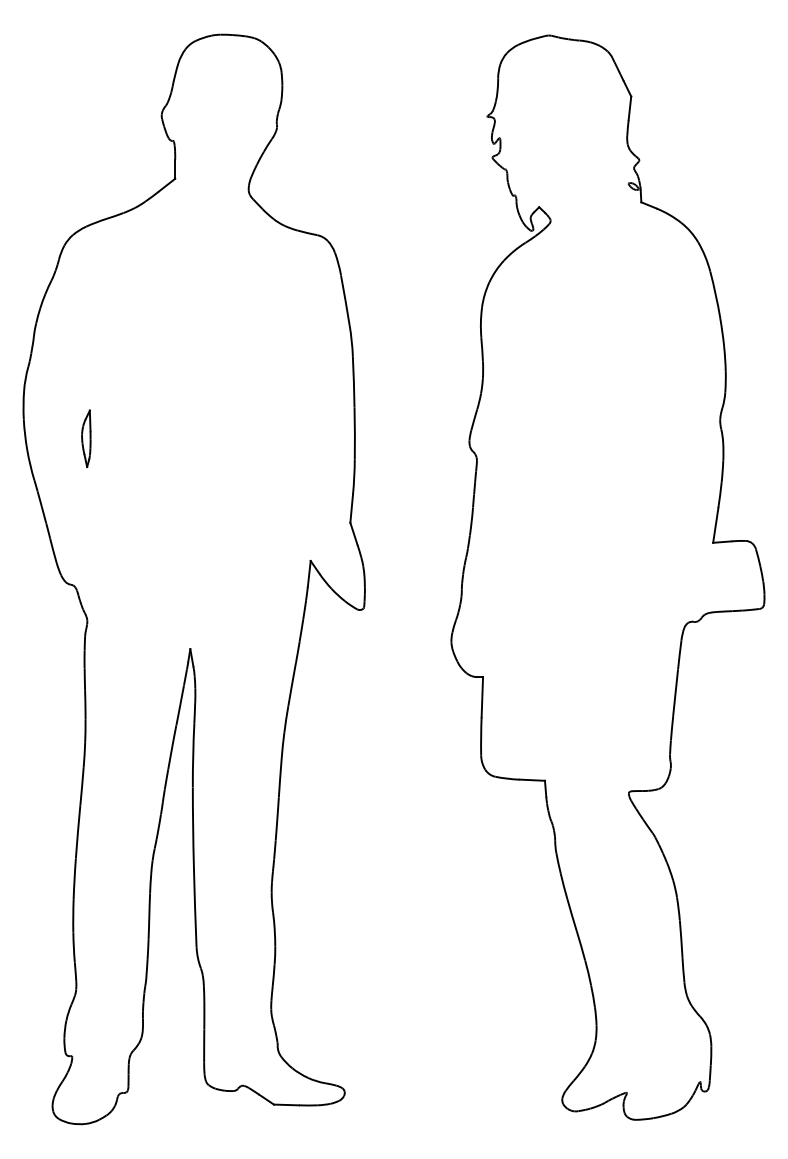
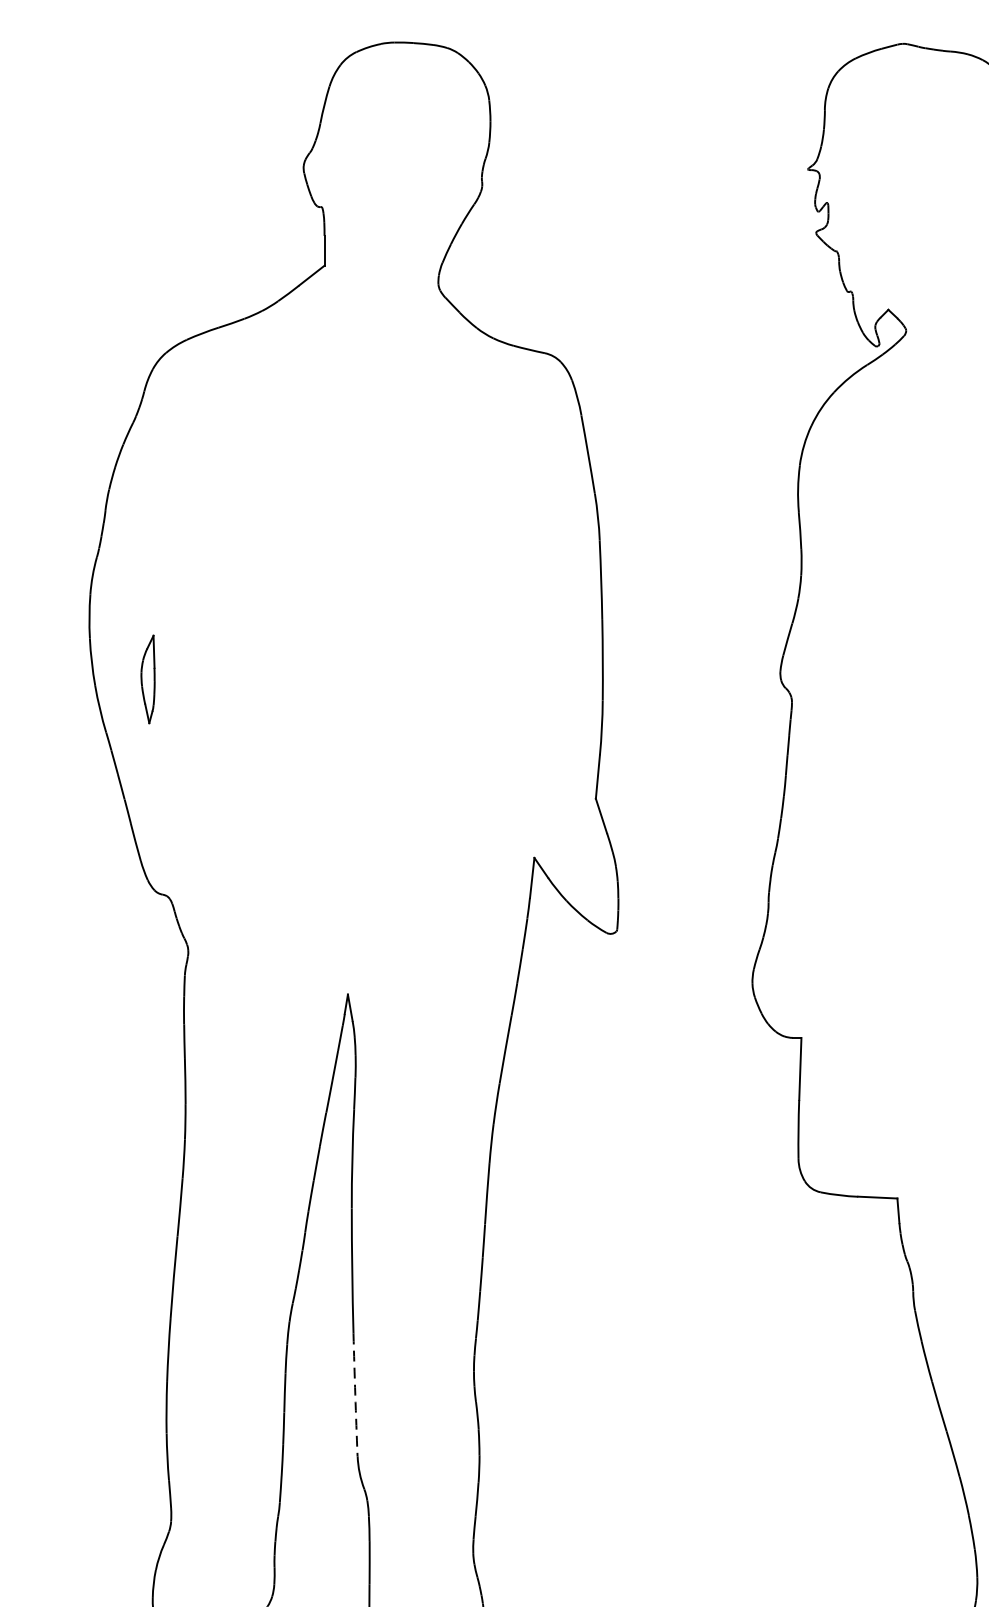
part: (86, 438) -> (148, 678), moved
arc: (195, 907) -> (355, 1394), solid -> dashed

